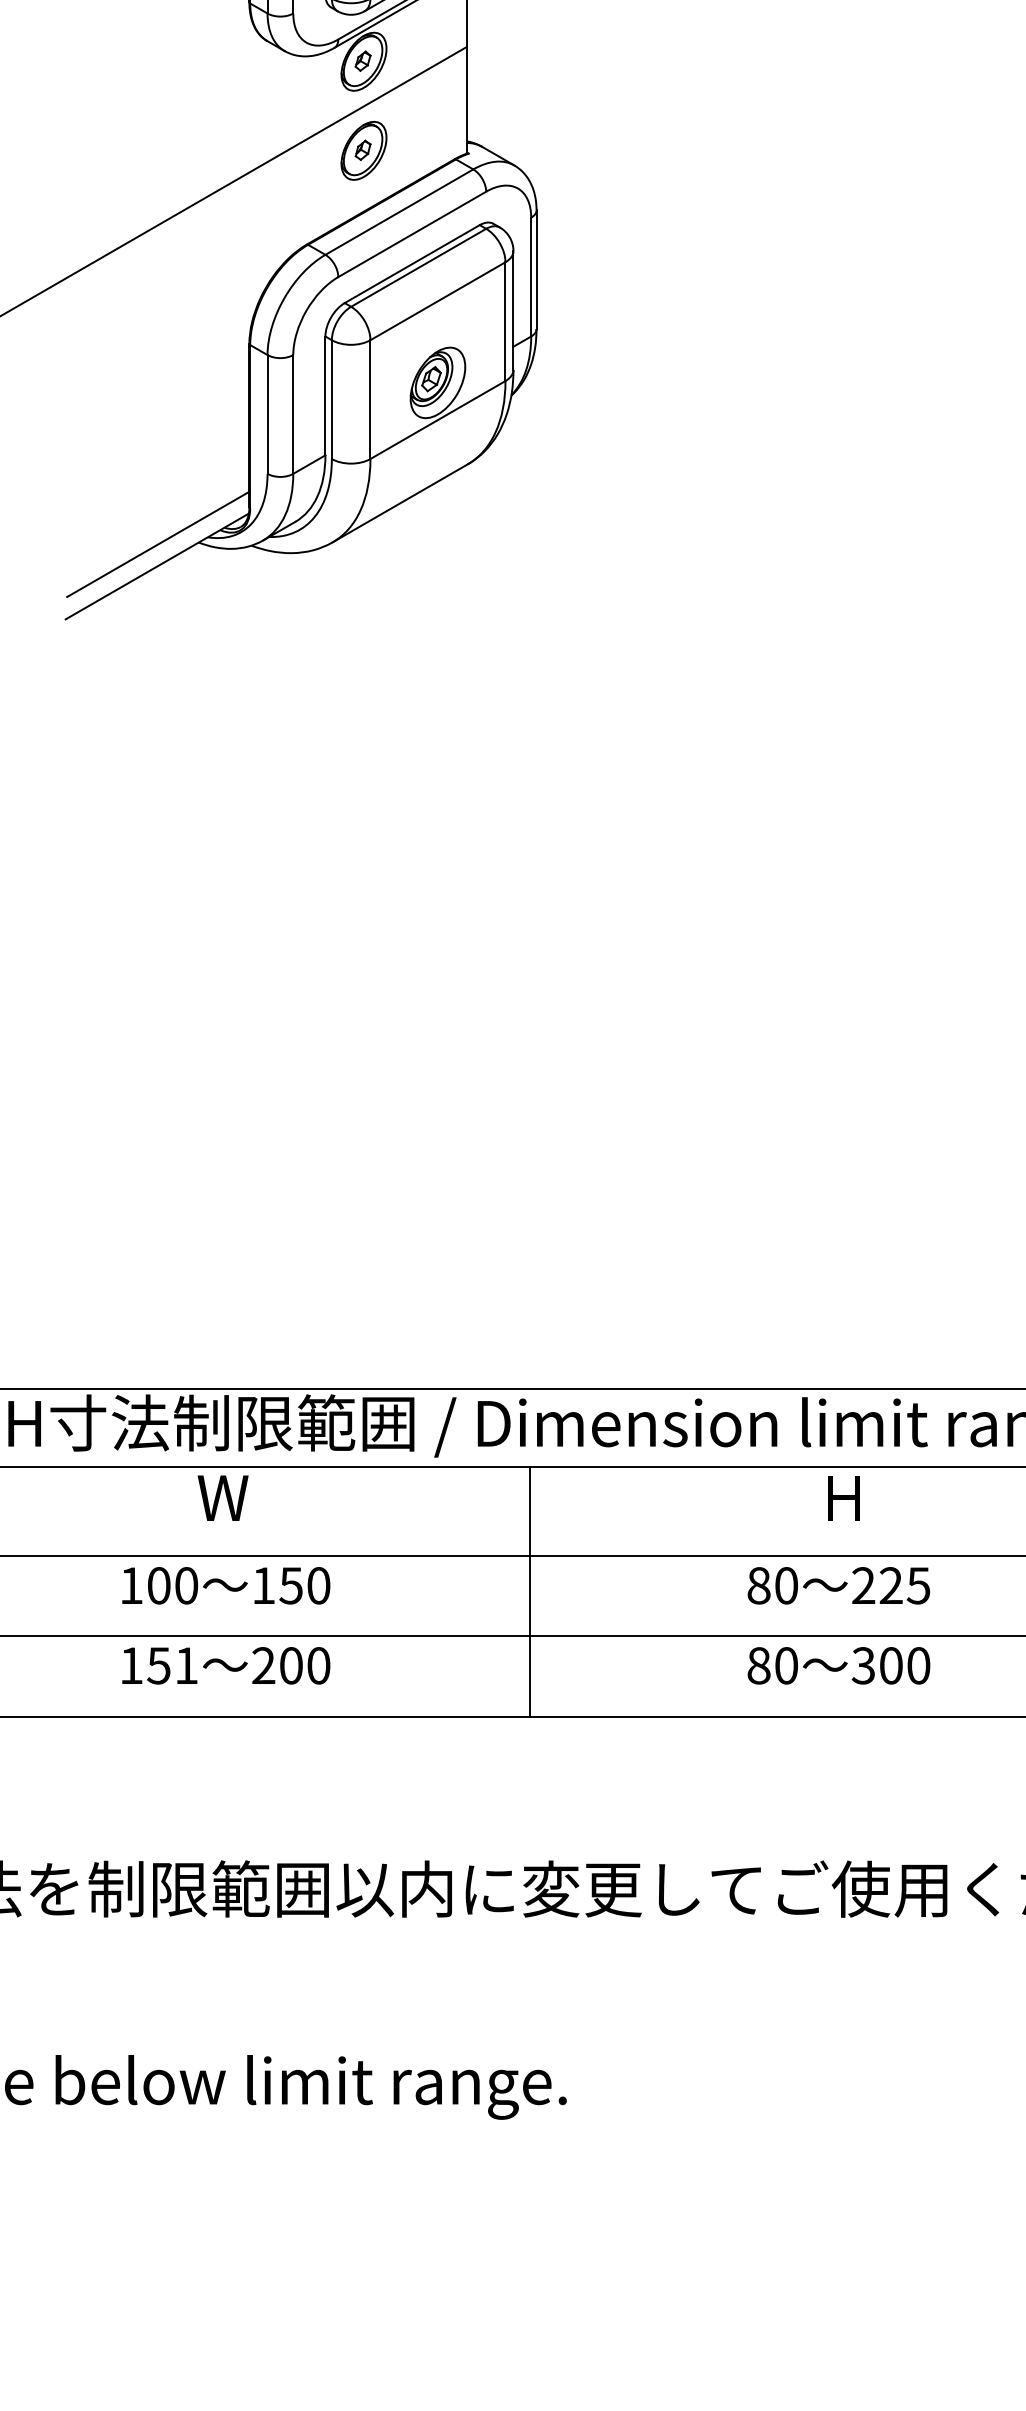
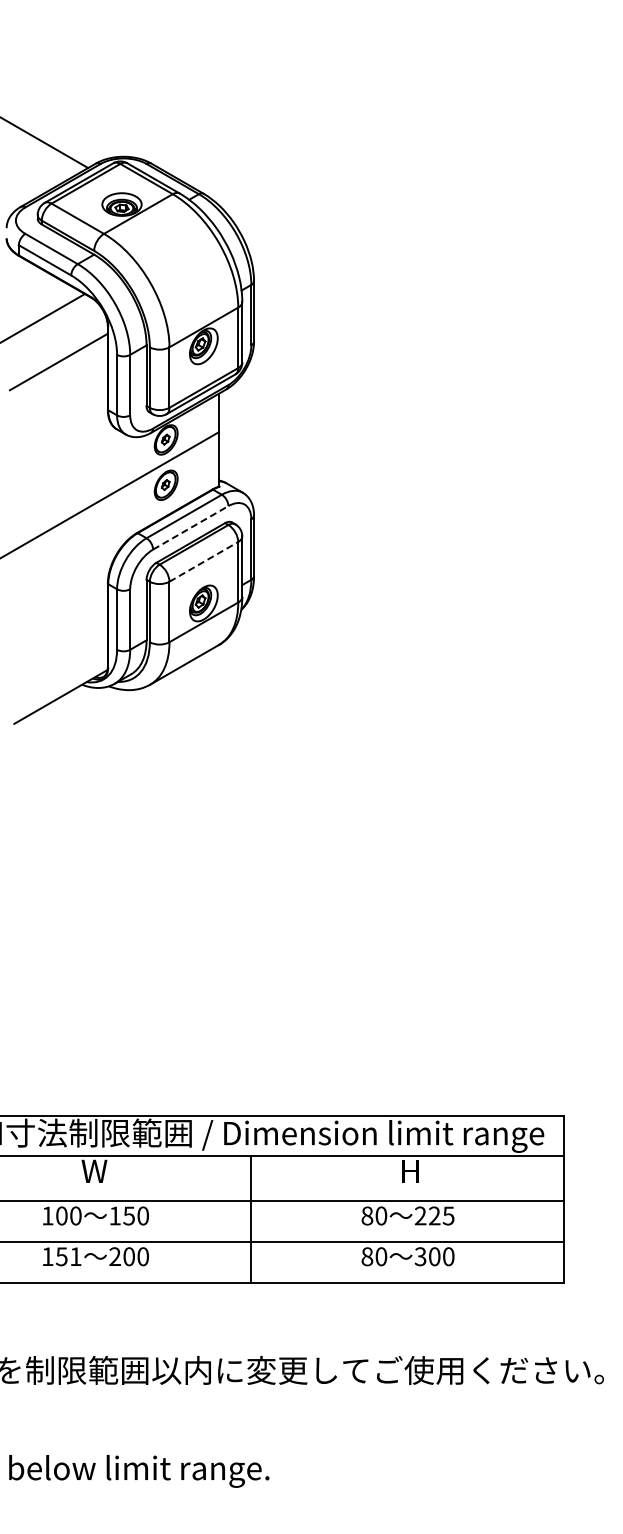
line: (413, 233) -> (191, 527), solid -> dashed
line: (437, 300) -> (203, 561), solid -> dashed
line: (158, 543) -> (61, 685), removed

